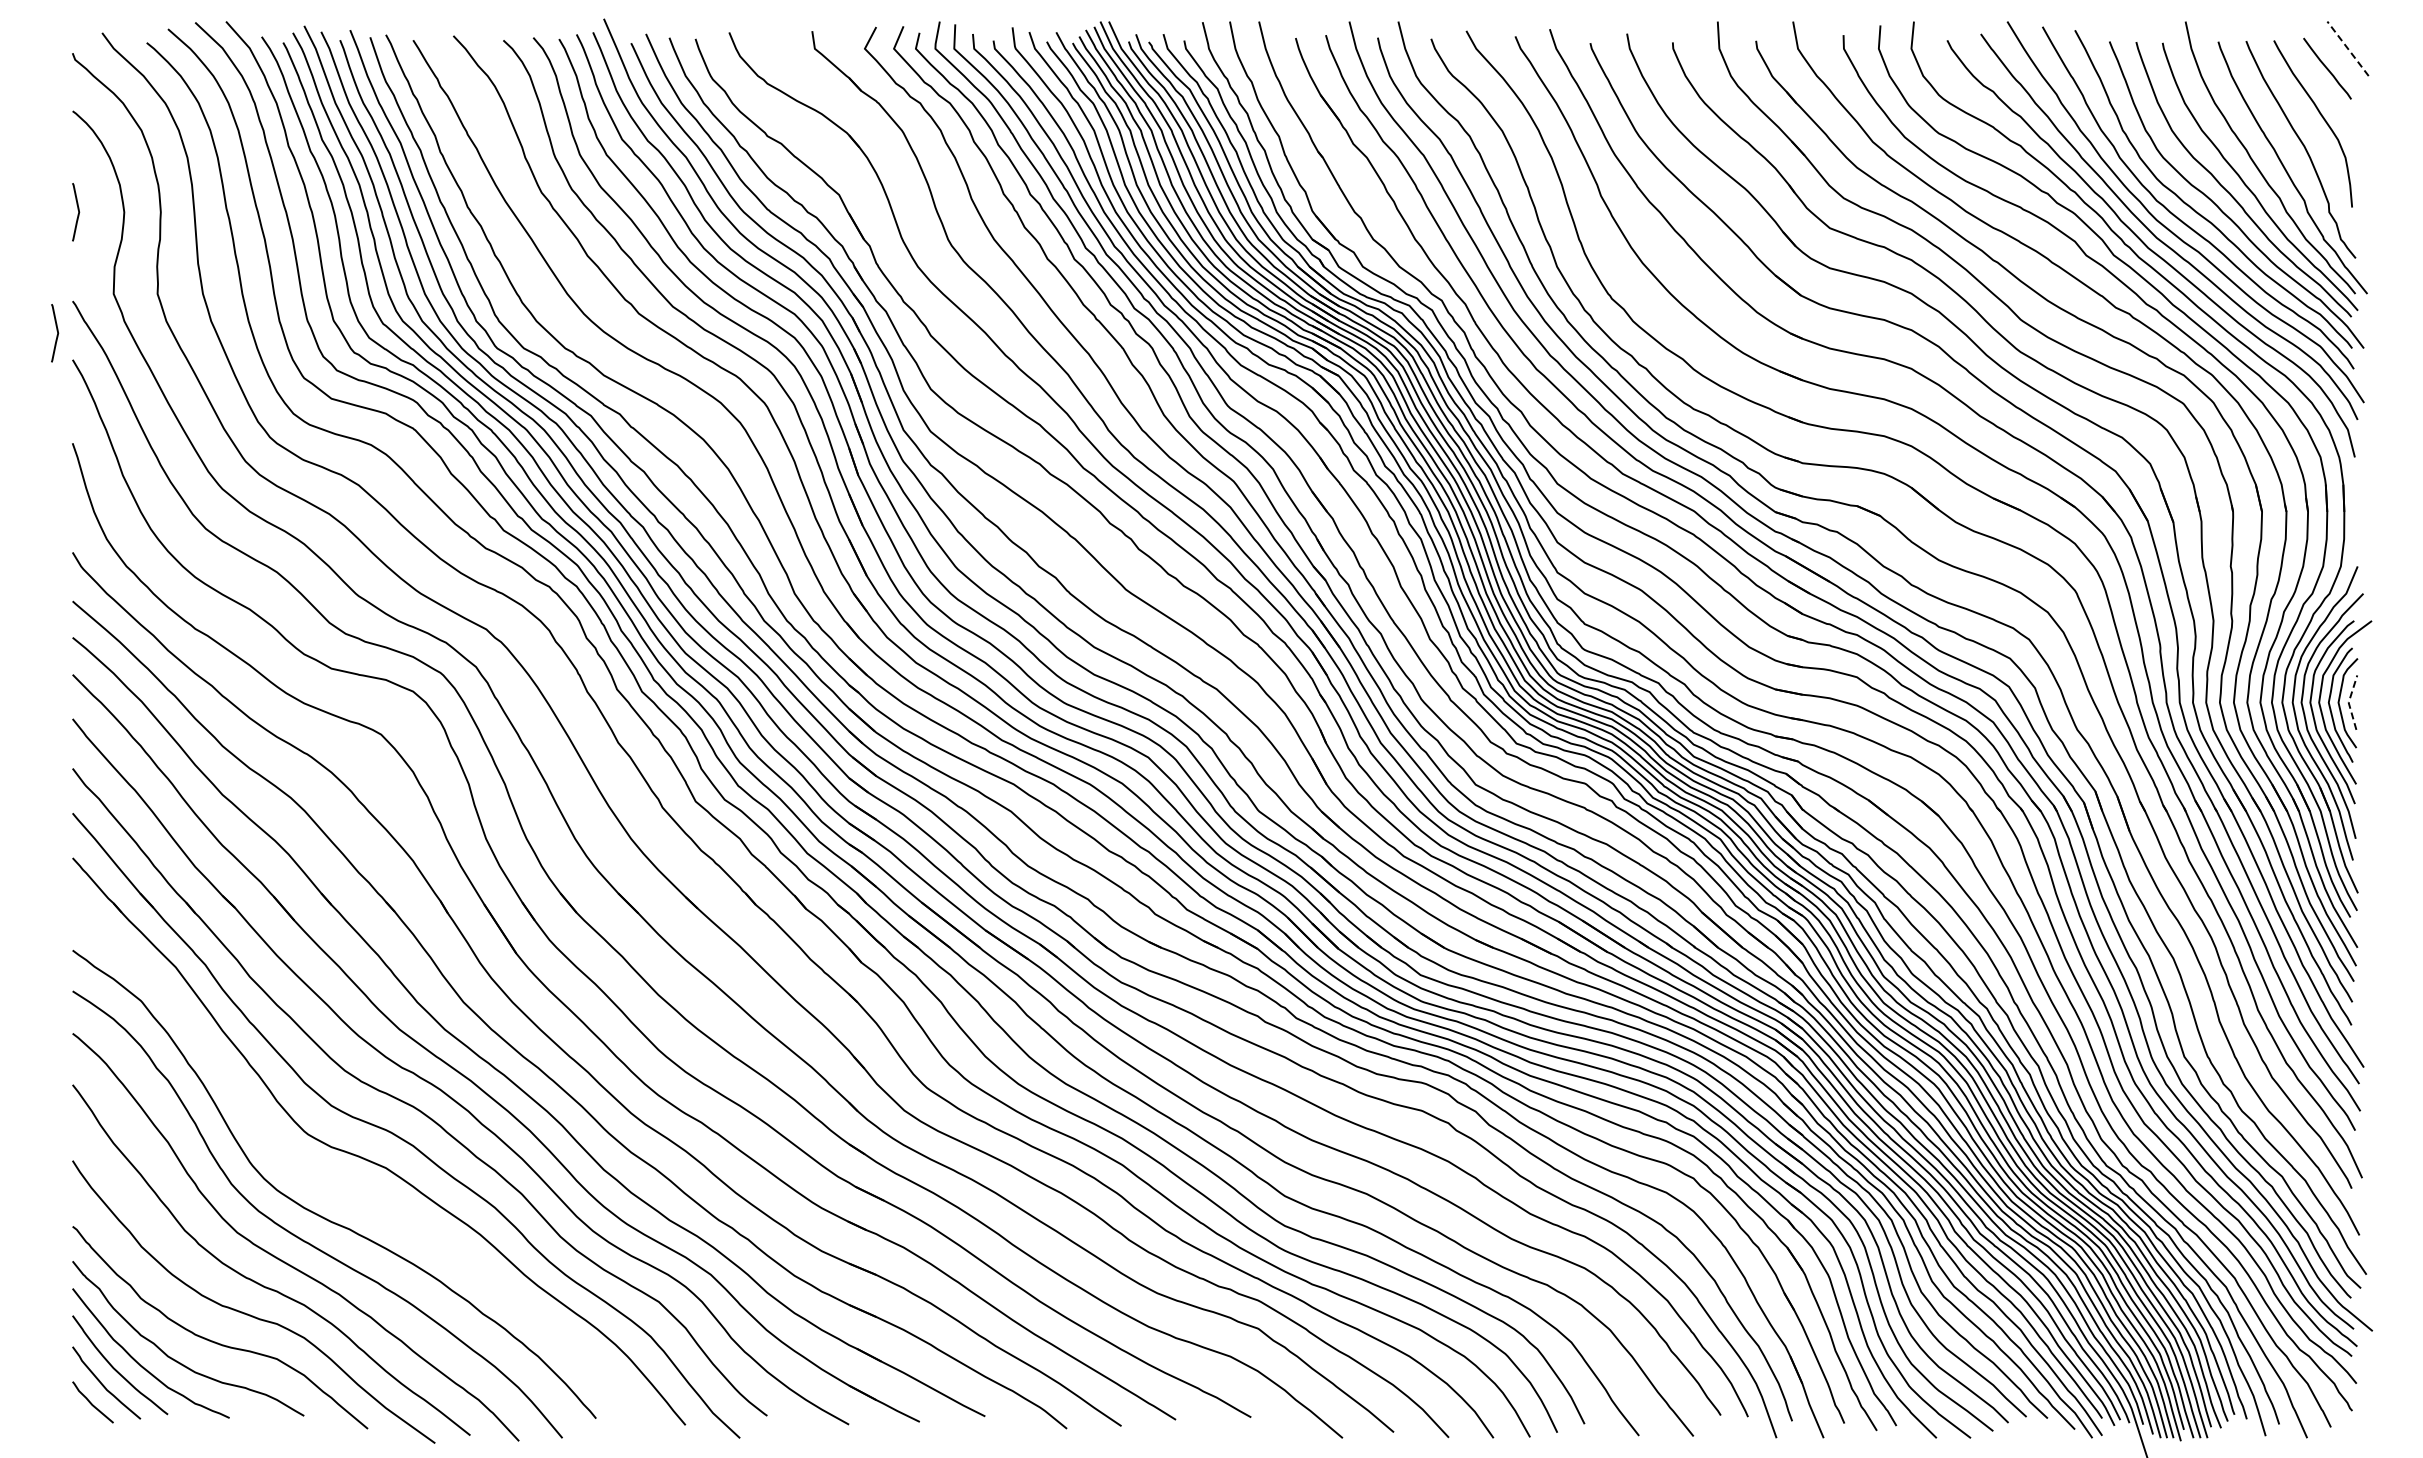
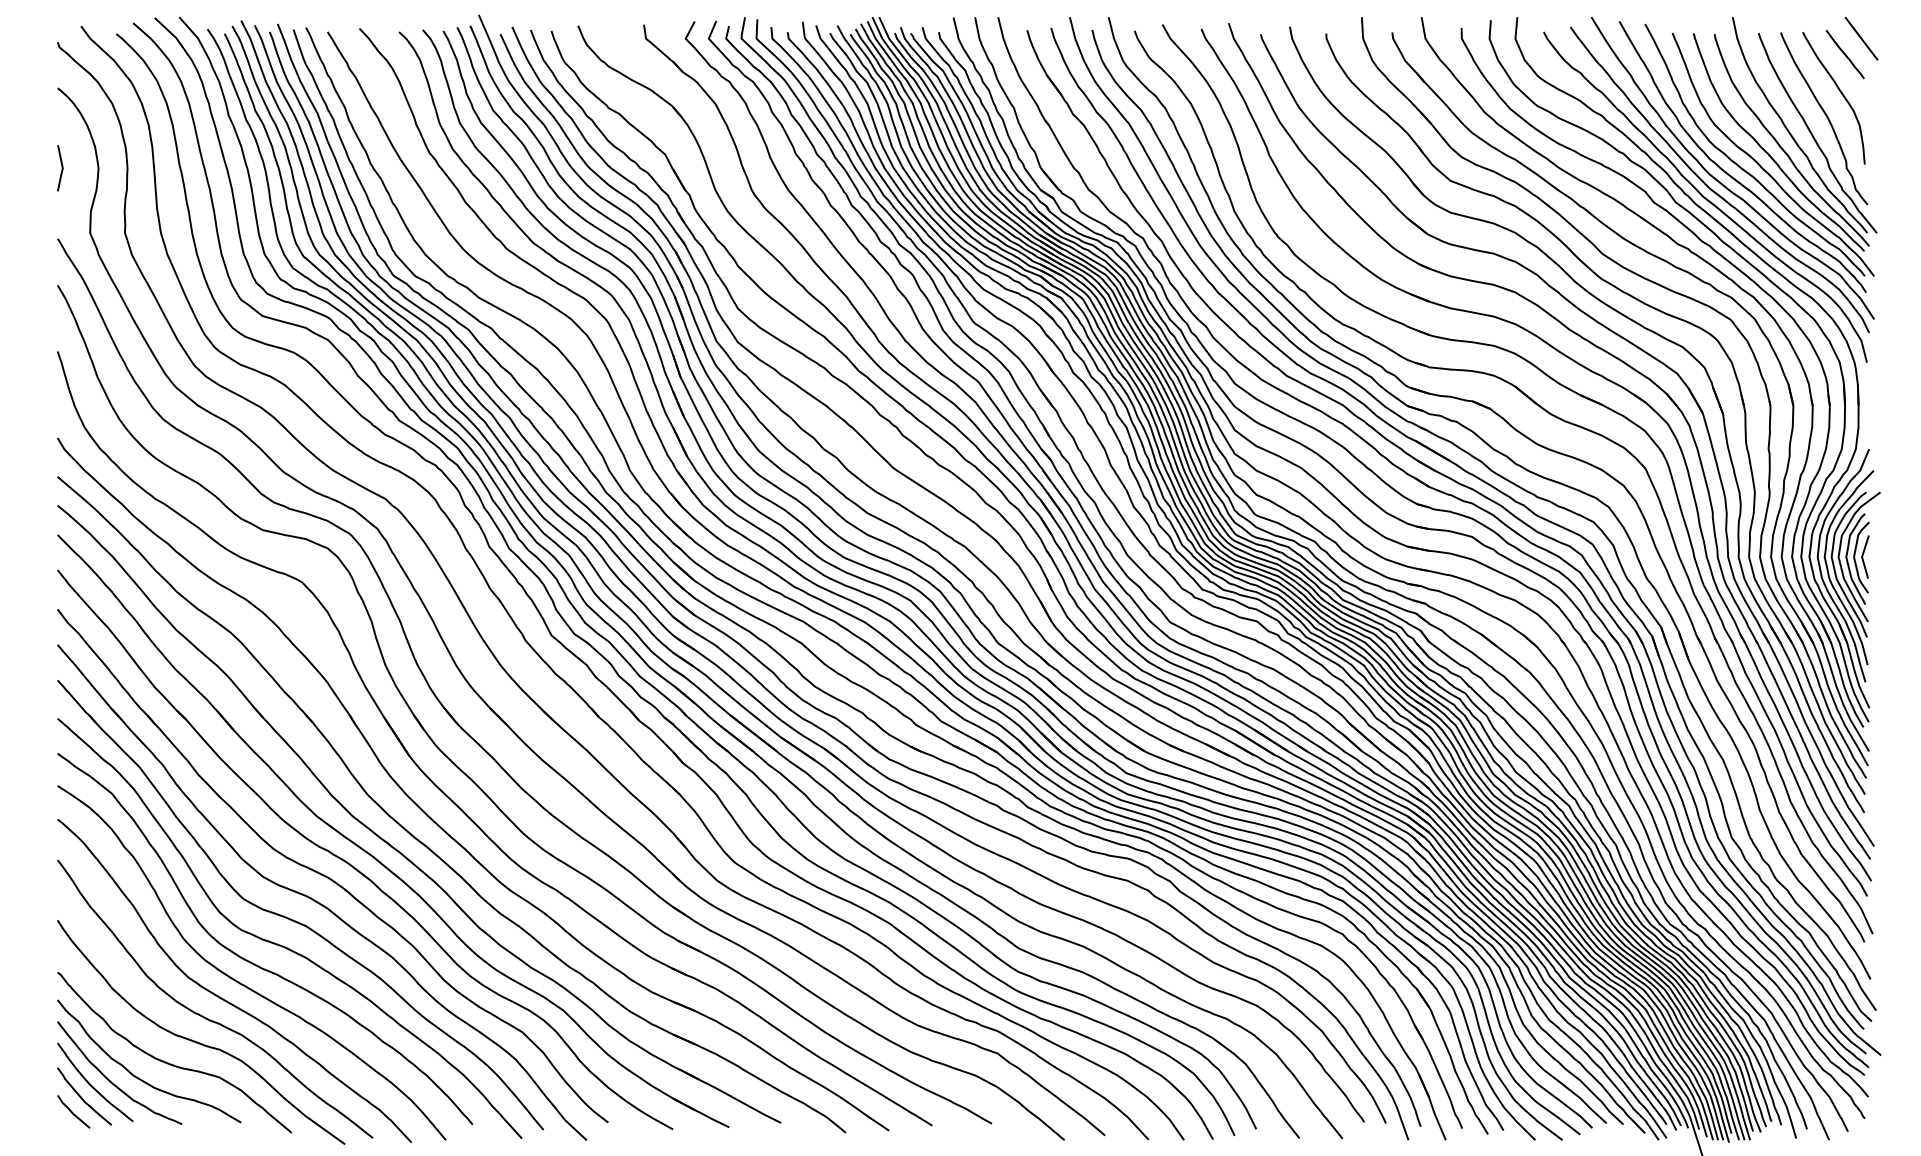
line: (2347, 48) -> (1861, 38), dashed -> solid
curve: (57, 333) -> (45, 264), removed
line: (2348, 702) -> (1861, 556), dashed -> solid
curve: (356, 1192) -> (282, 945), added

